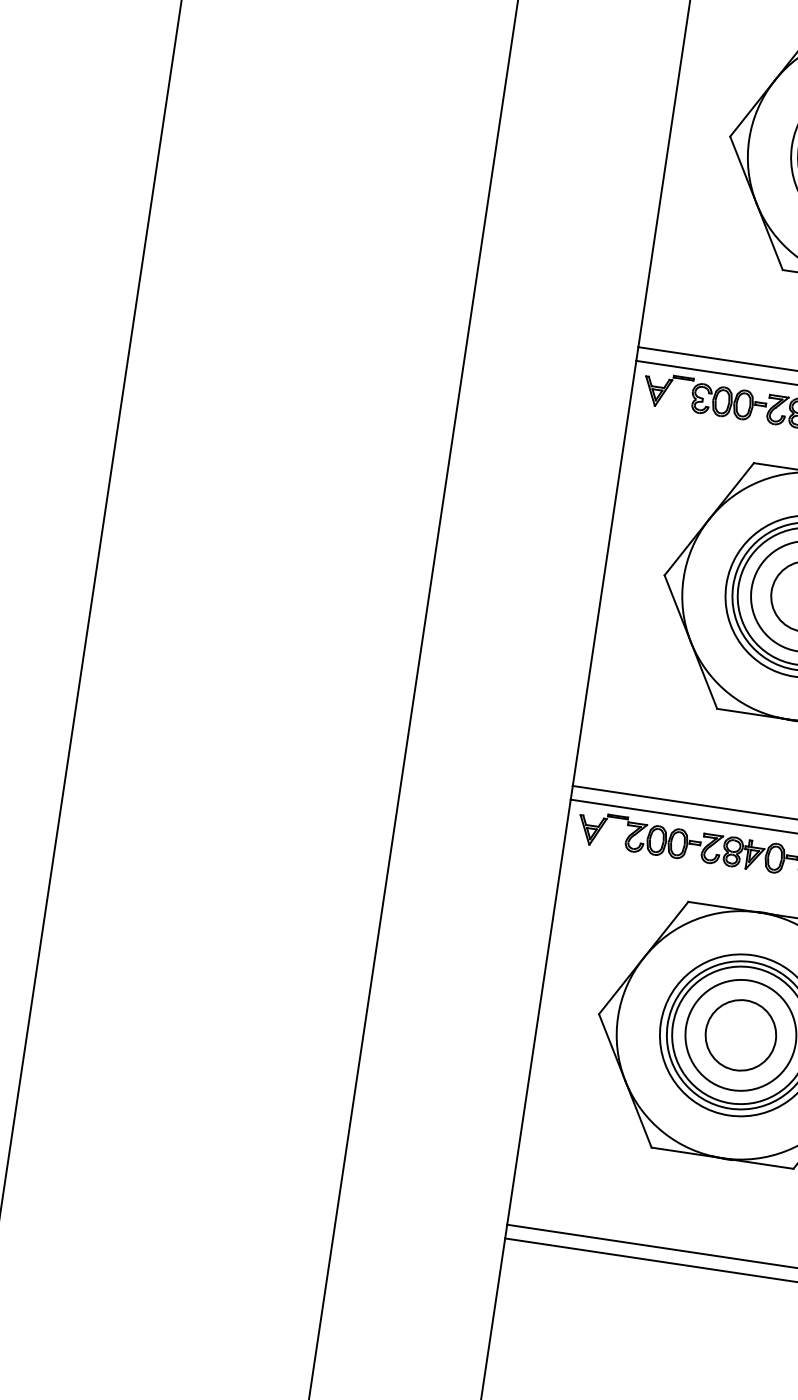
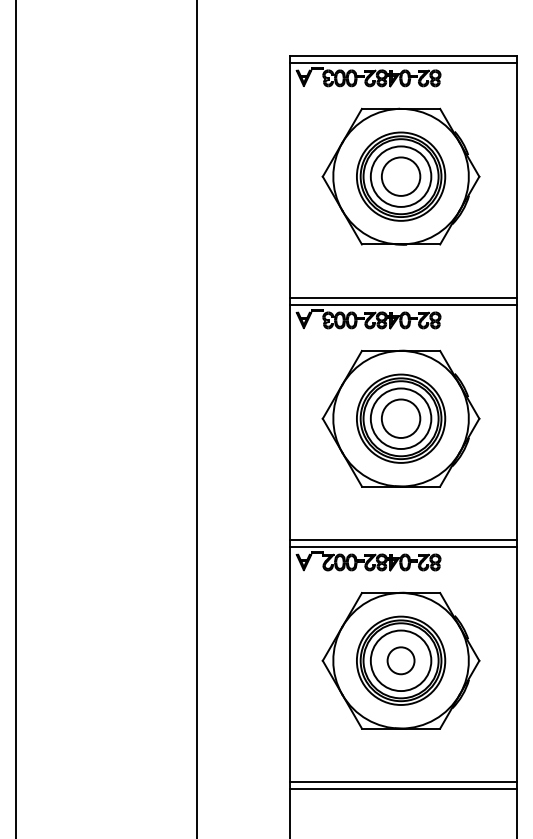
circle: (739, 1034) -> (400, 660), size x0.7

